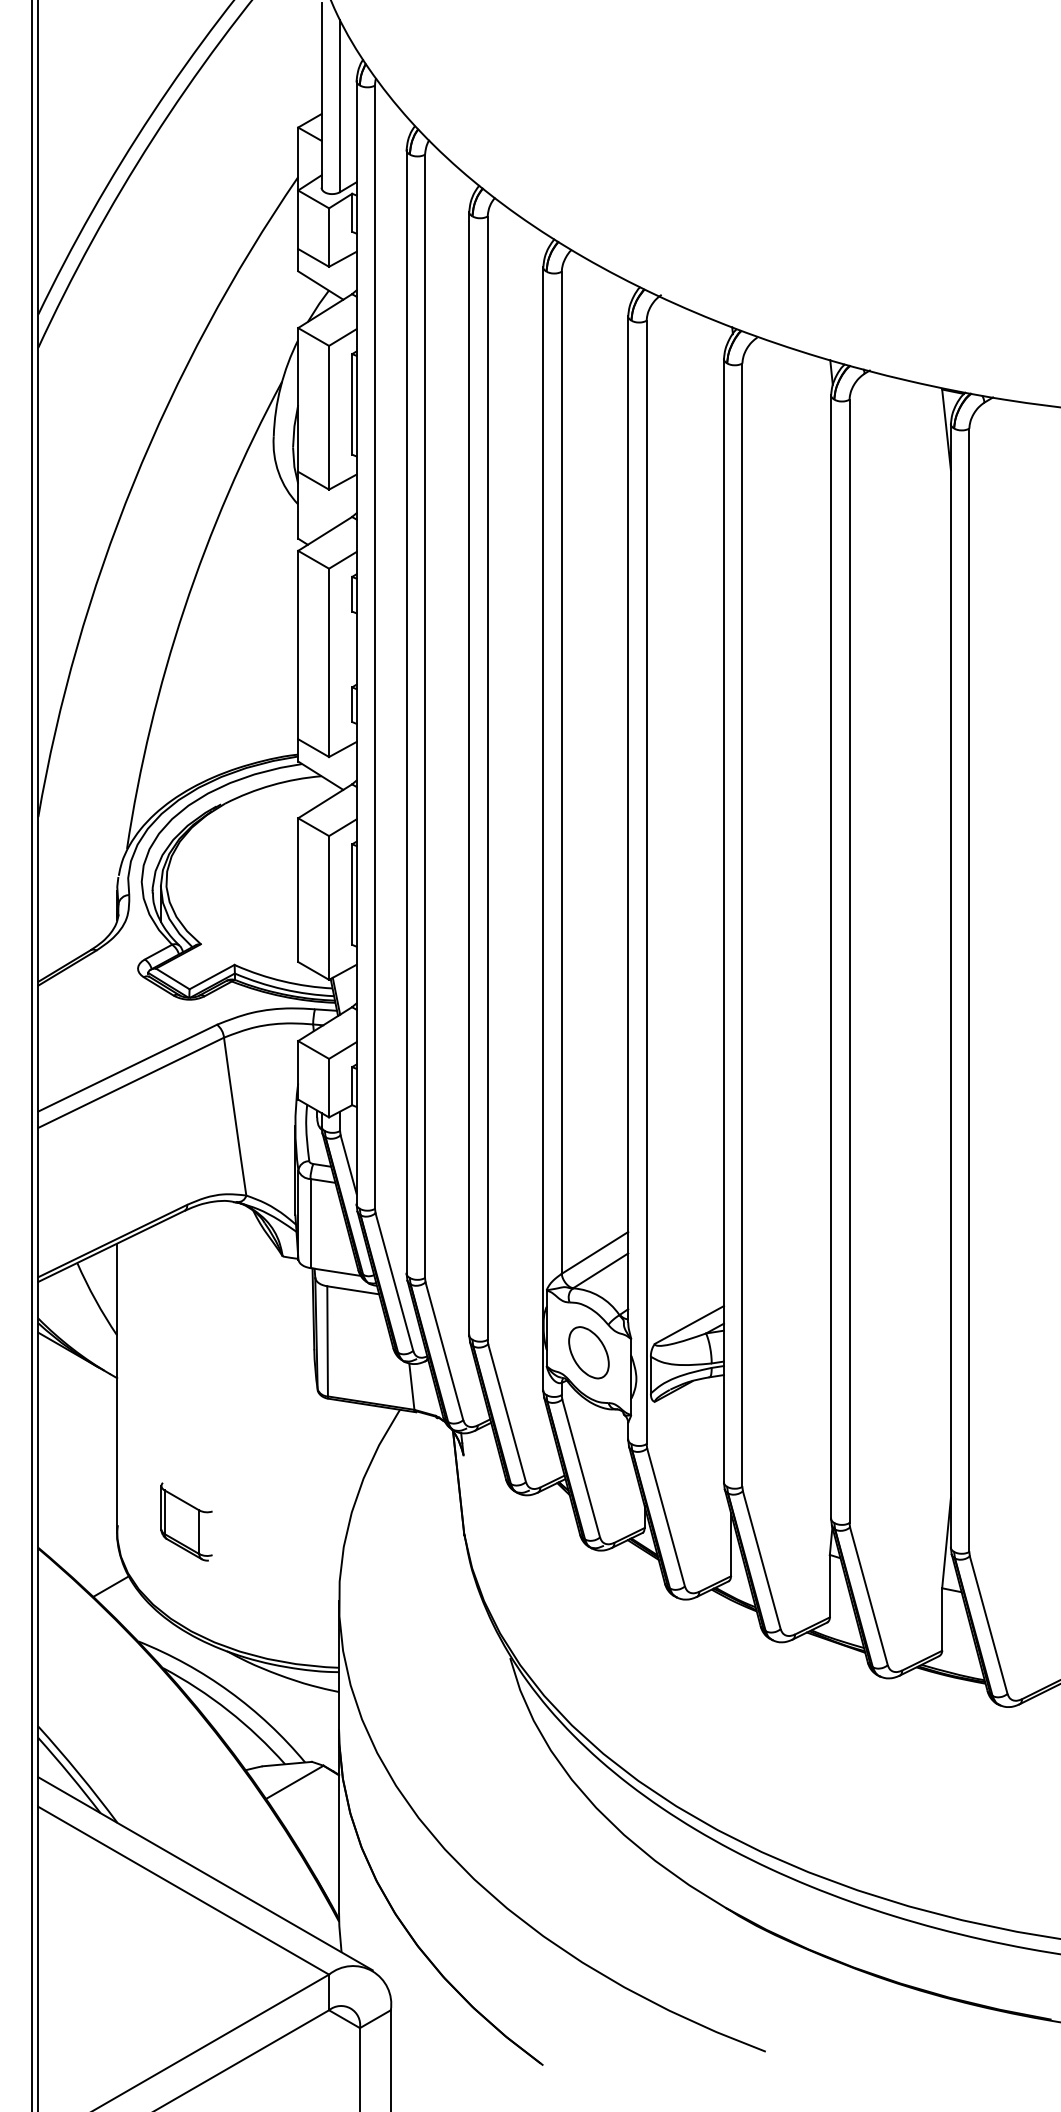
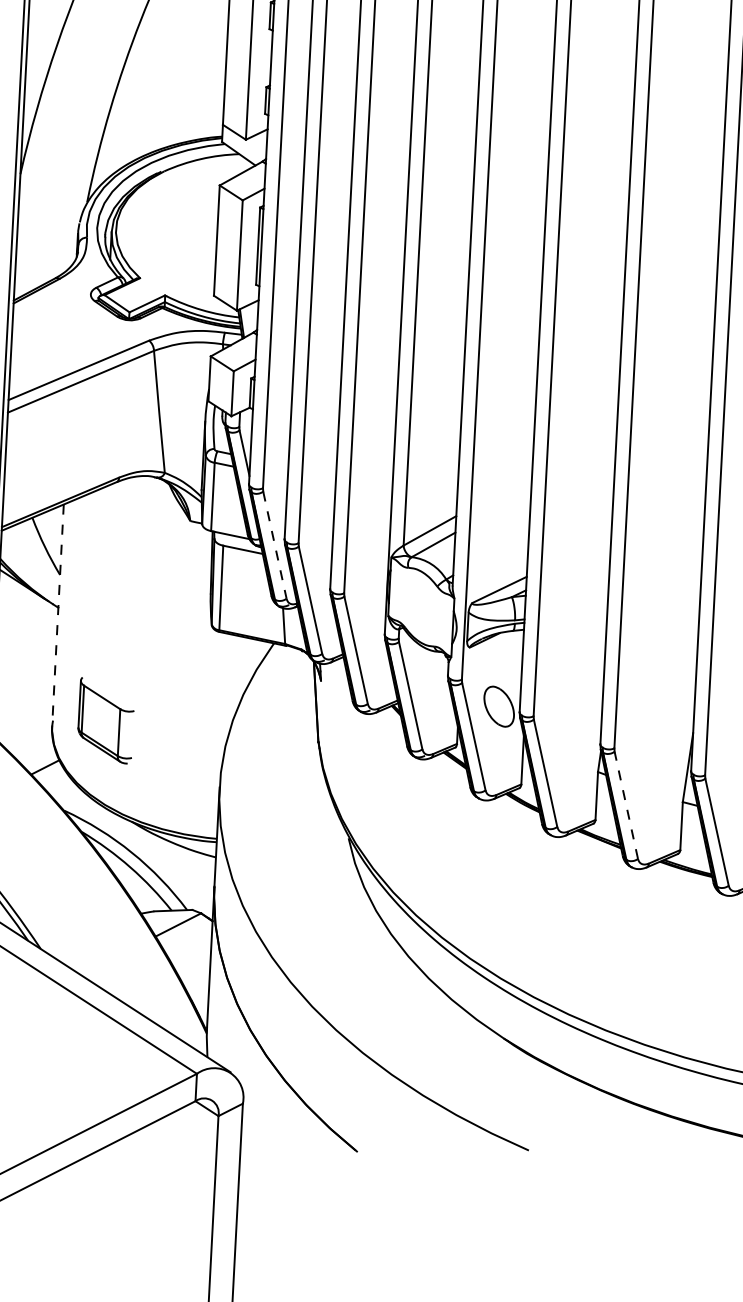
line: (394, 1282) -> (274, 545), solid -> dashed
part: (588, 1352) -> (498, 706), moved
line: (117, 1388) -> (58, 615), solid -> dashed
part: (186, 1521) -> (105, 720), size x1.4
line: (868, 1595) -> (626, 804), solid -> dashed

